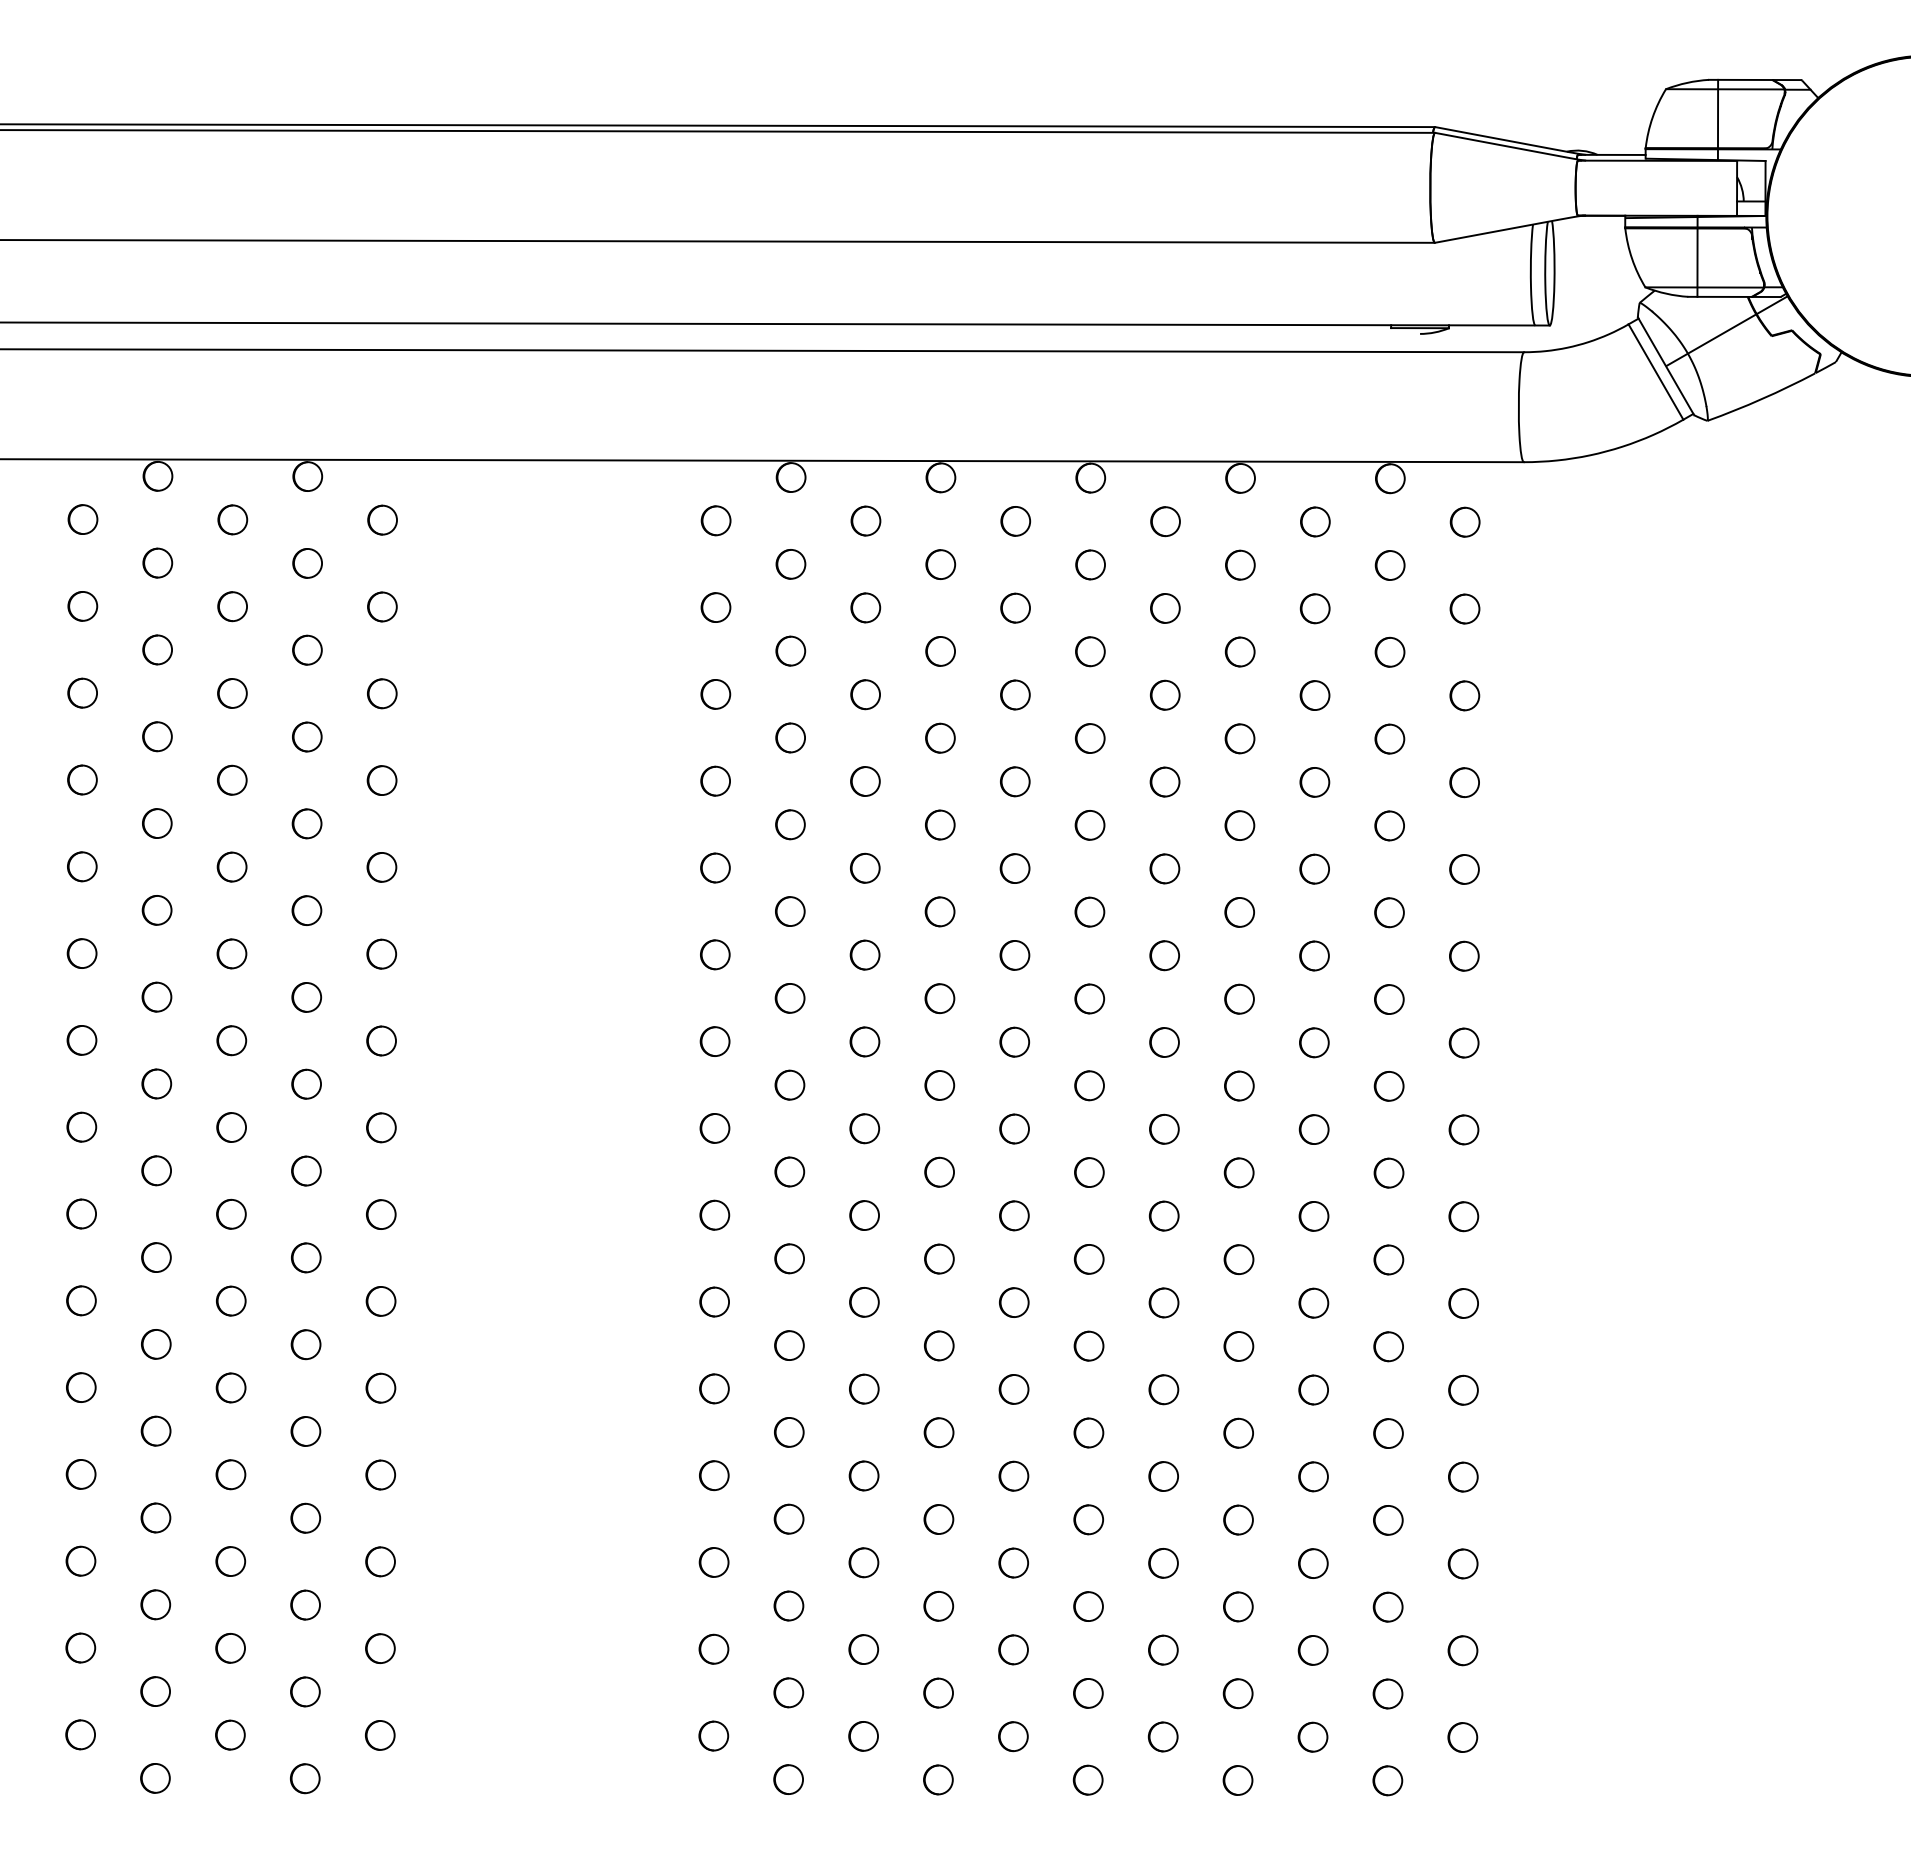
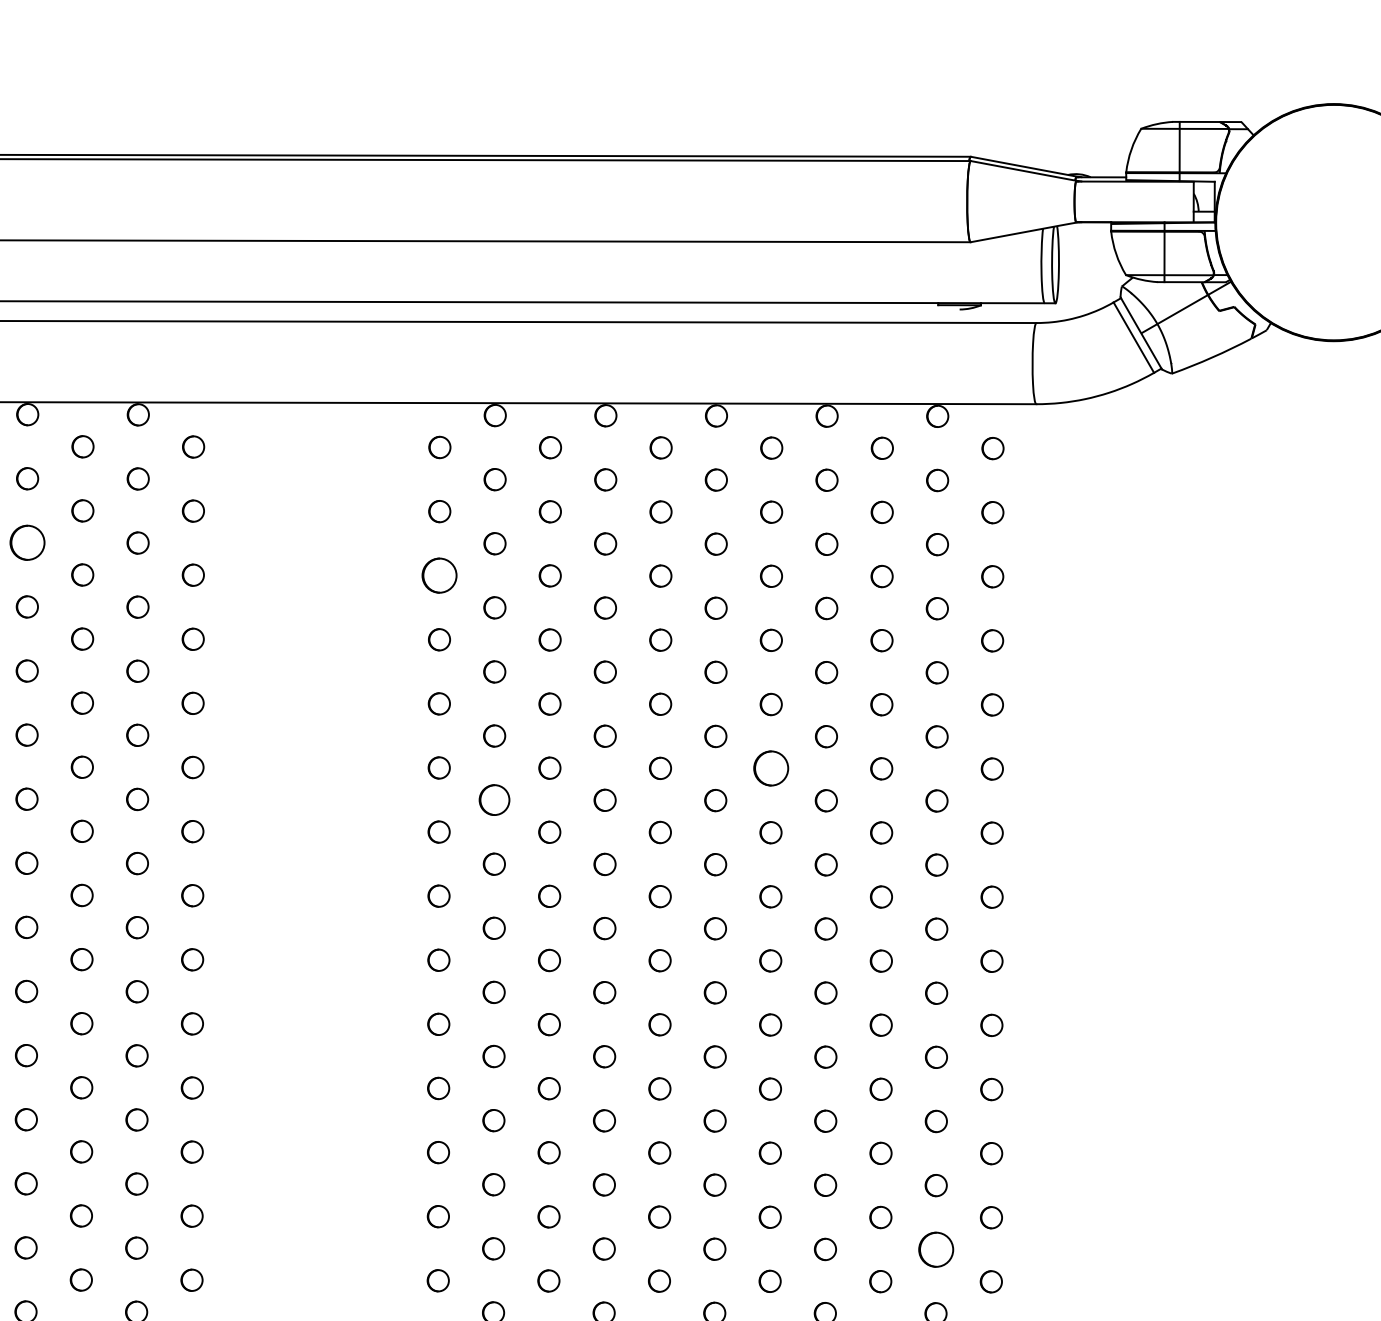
part: (157, 649) -> (27, 542), size x1.6
part: (715, 694) -> (439, 575), size x1.6
part: (1164, 955) -> (770, 768), size x1.6
part: (789, 998) -> (494, 800), size x1.4
part: (1387, 1606) -> (935, 1249), size x1.6

